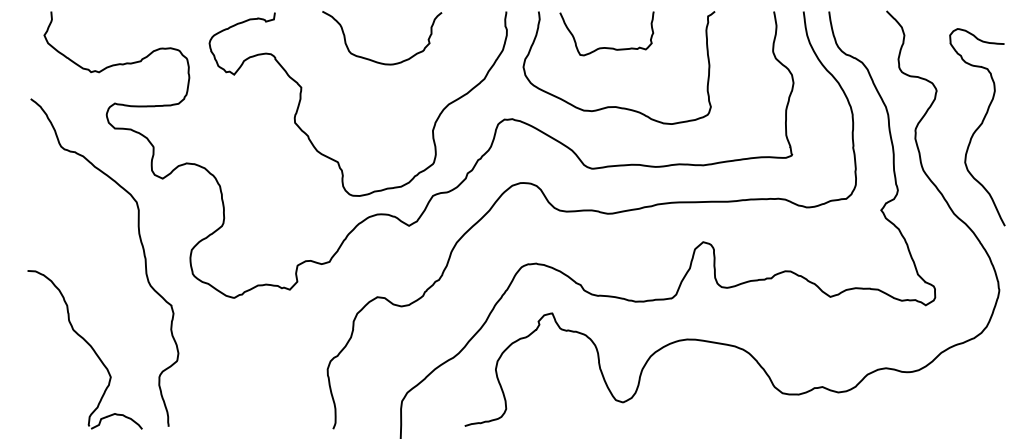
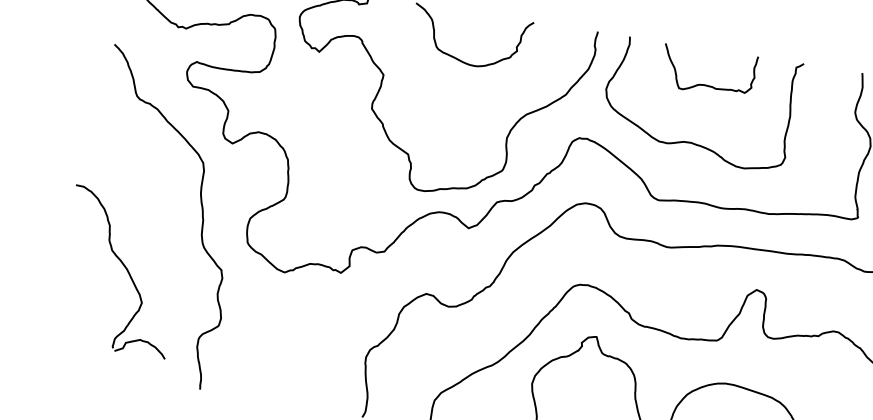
curve: (606, 47) -> (706, 84), moved
part: (84, 349) -> (120, 271), moved

